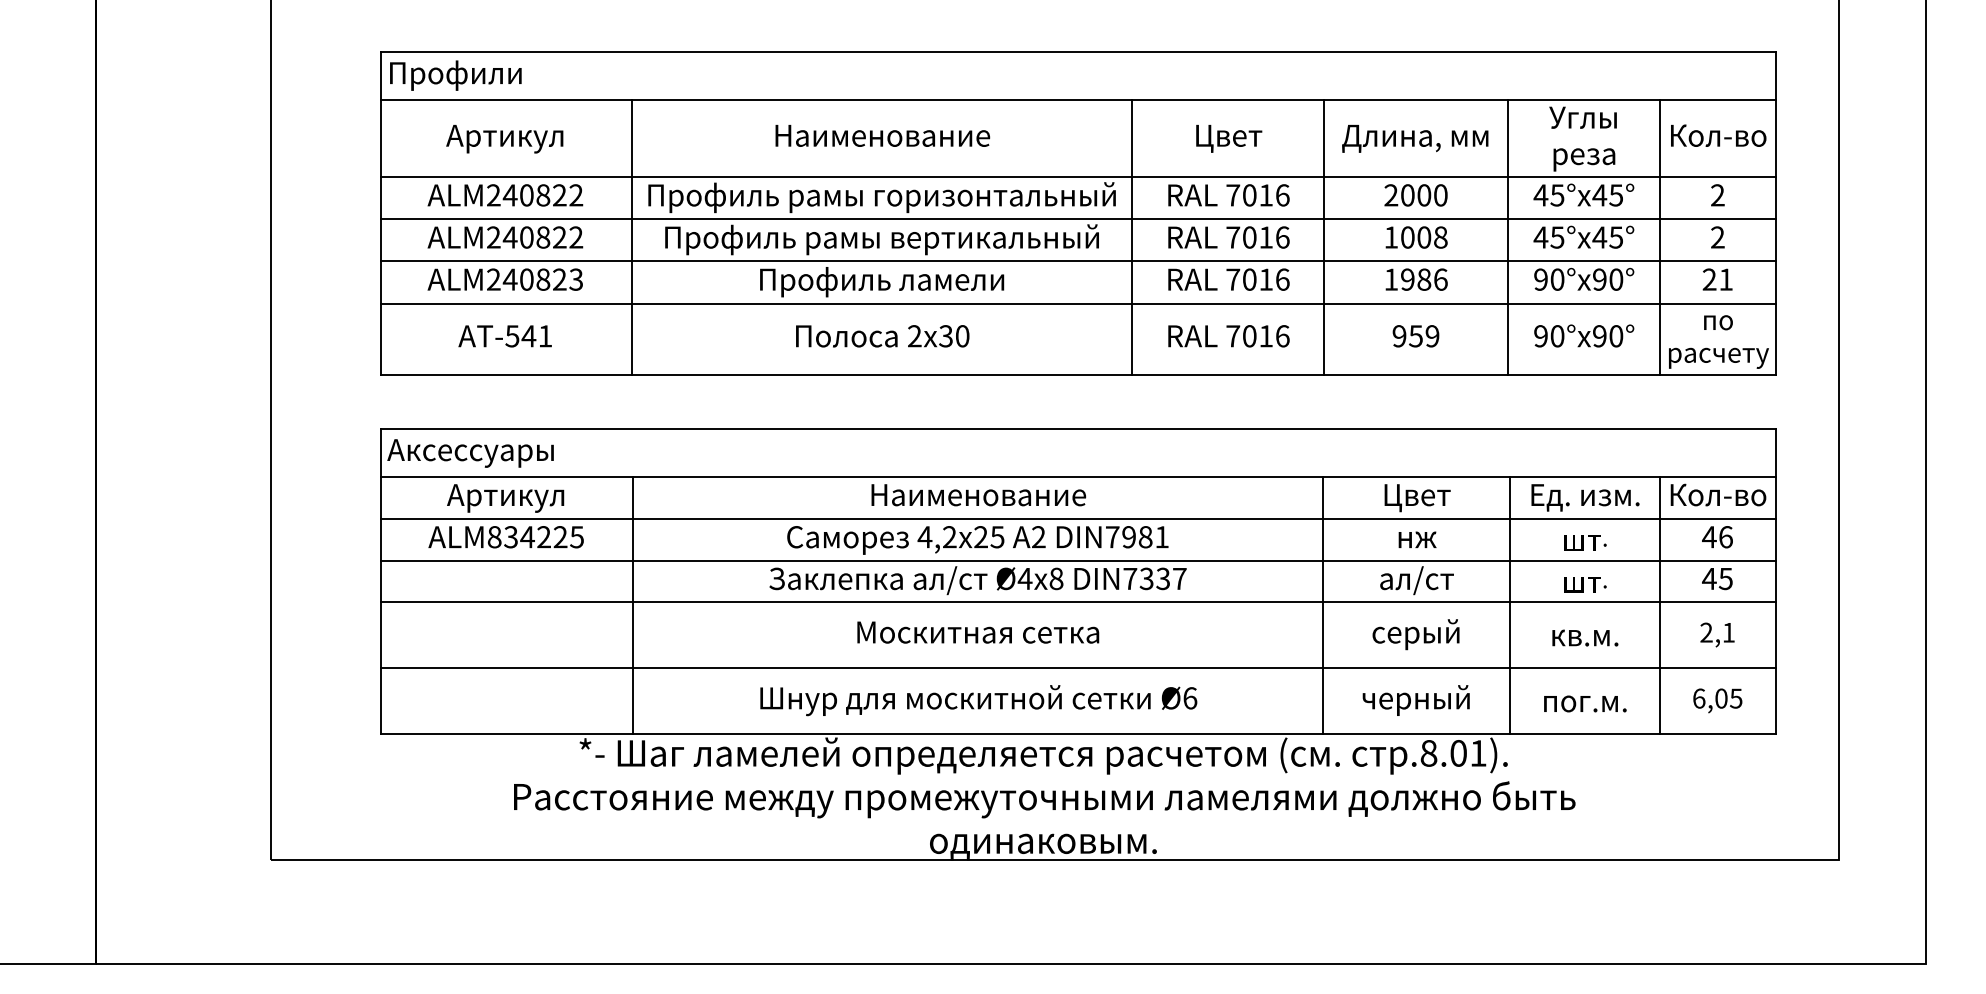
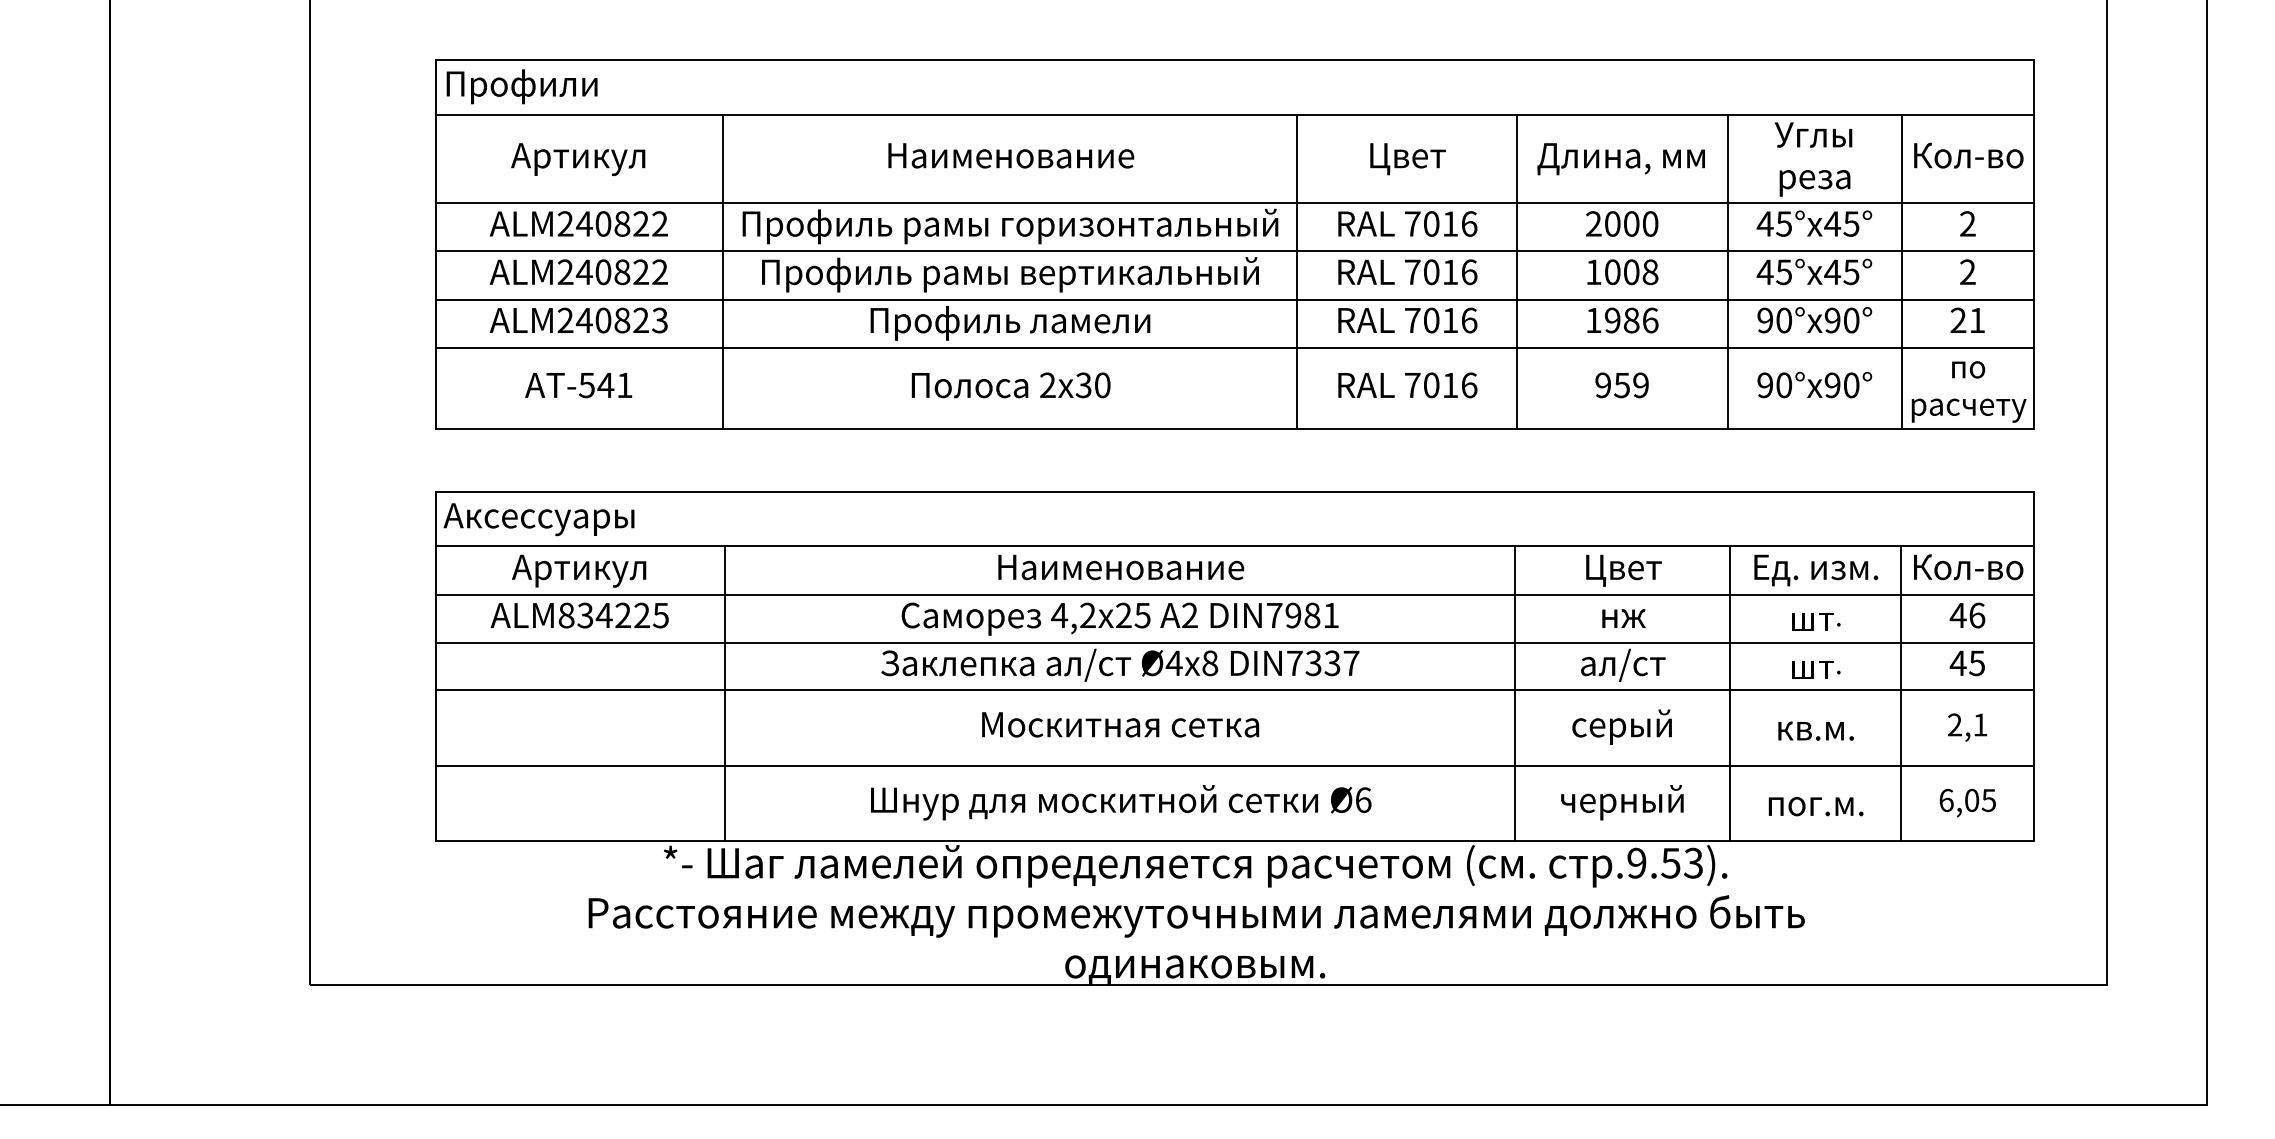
text: (1453, 752) -> (1664, 862), .8.01). -> .9.53).

